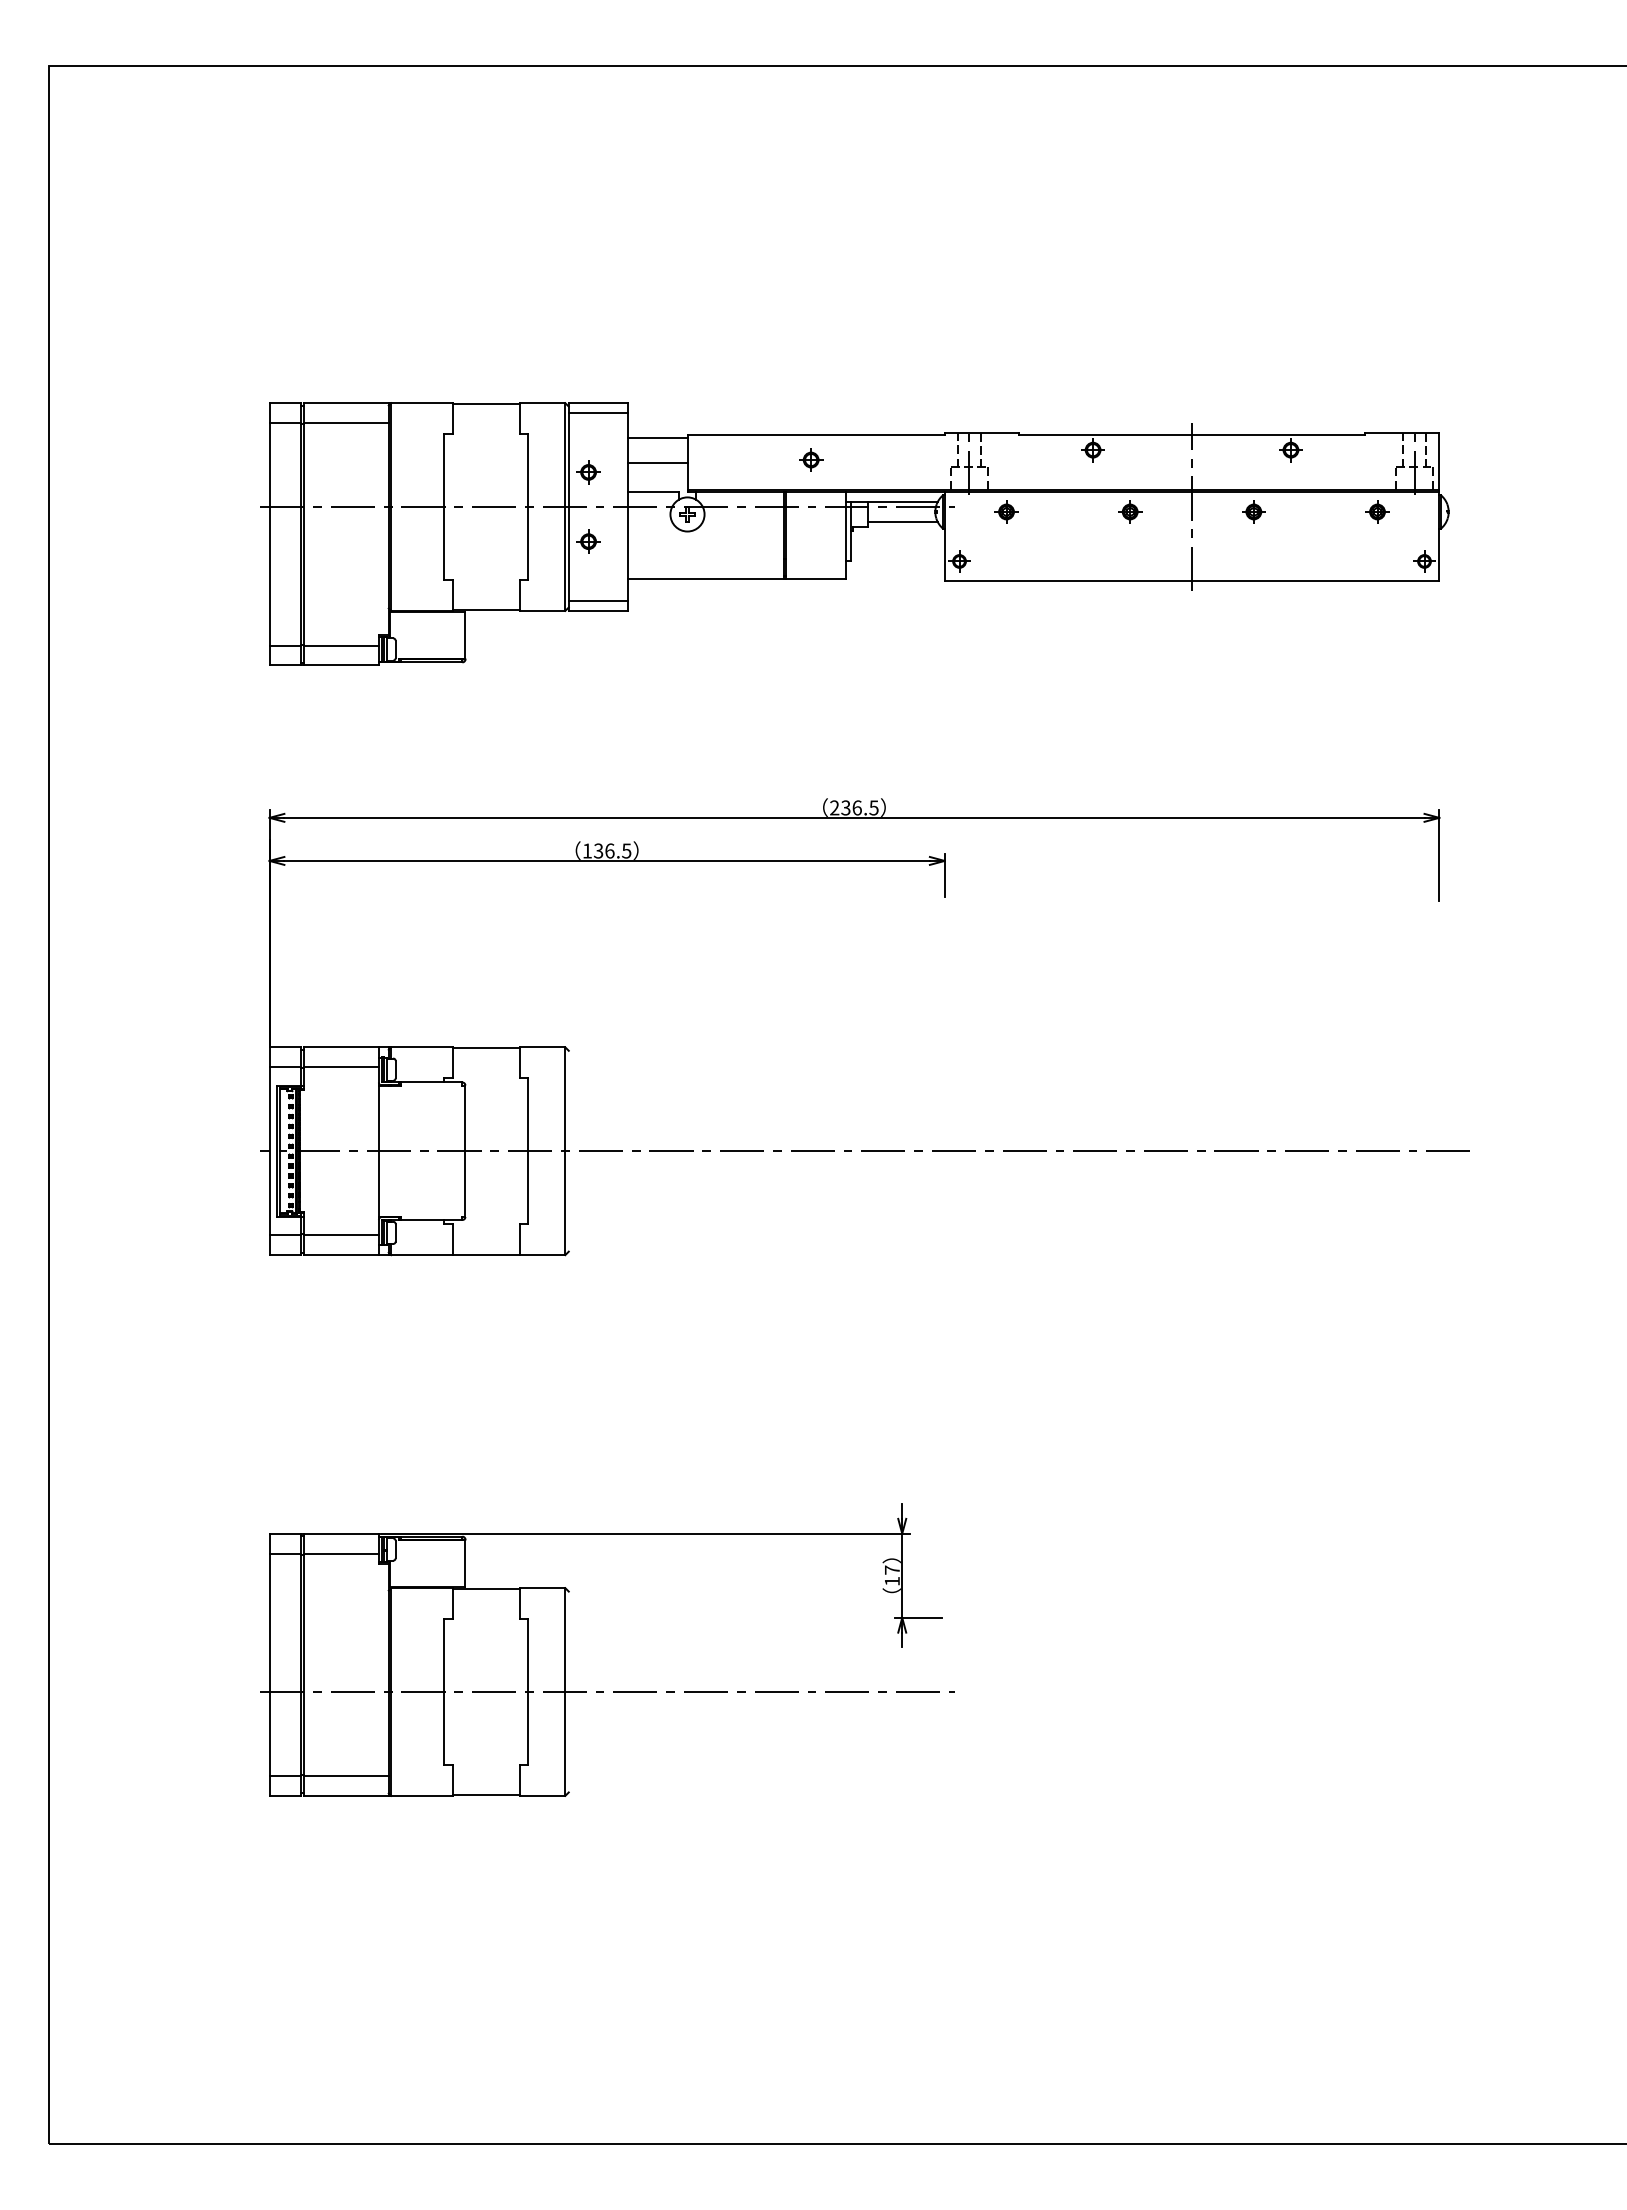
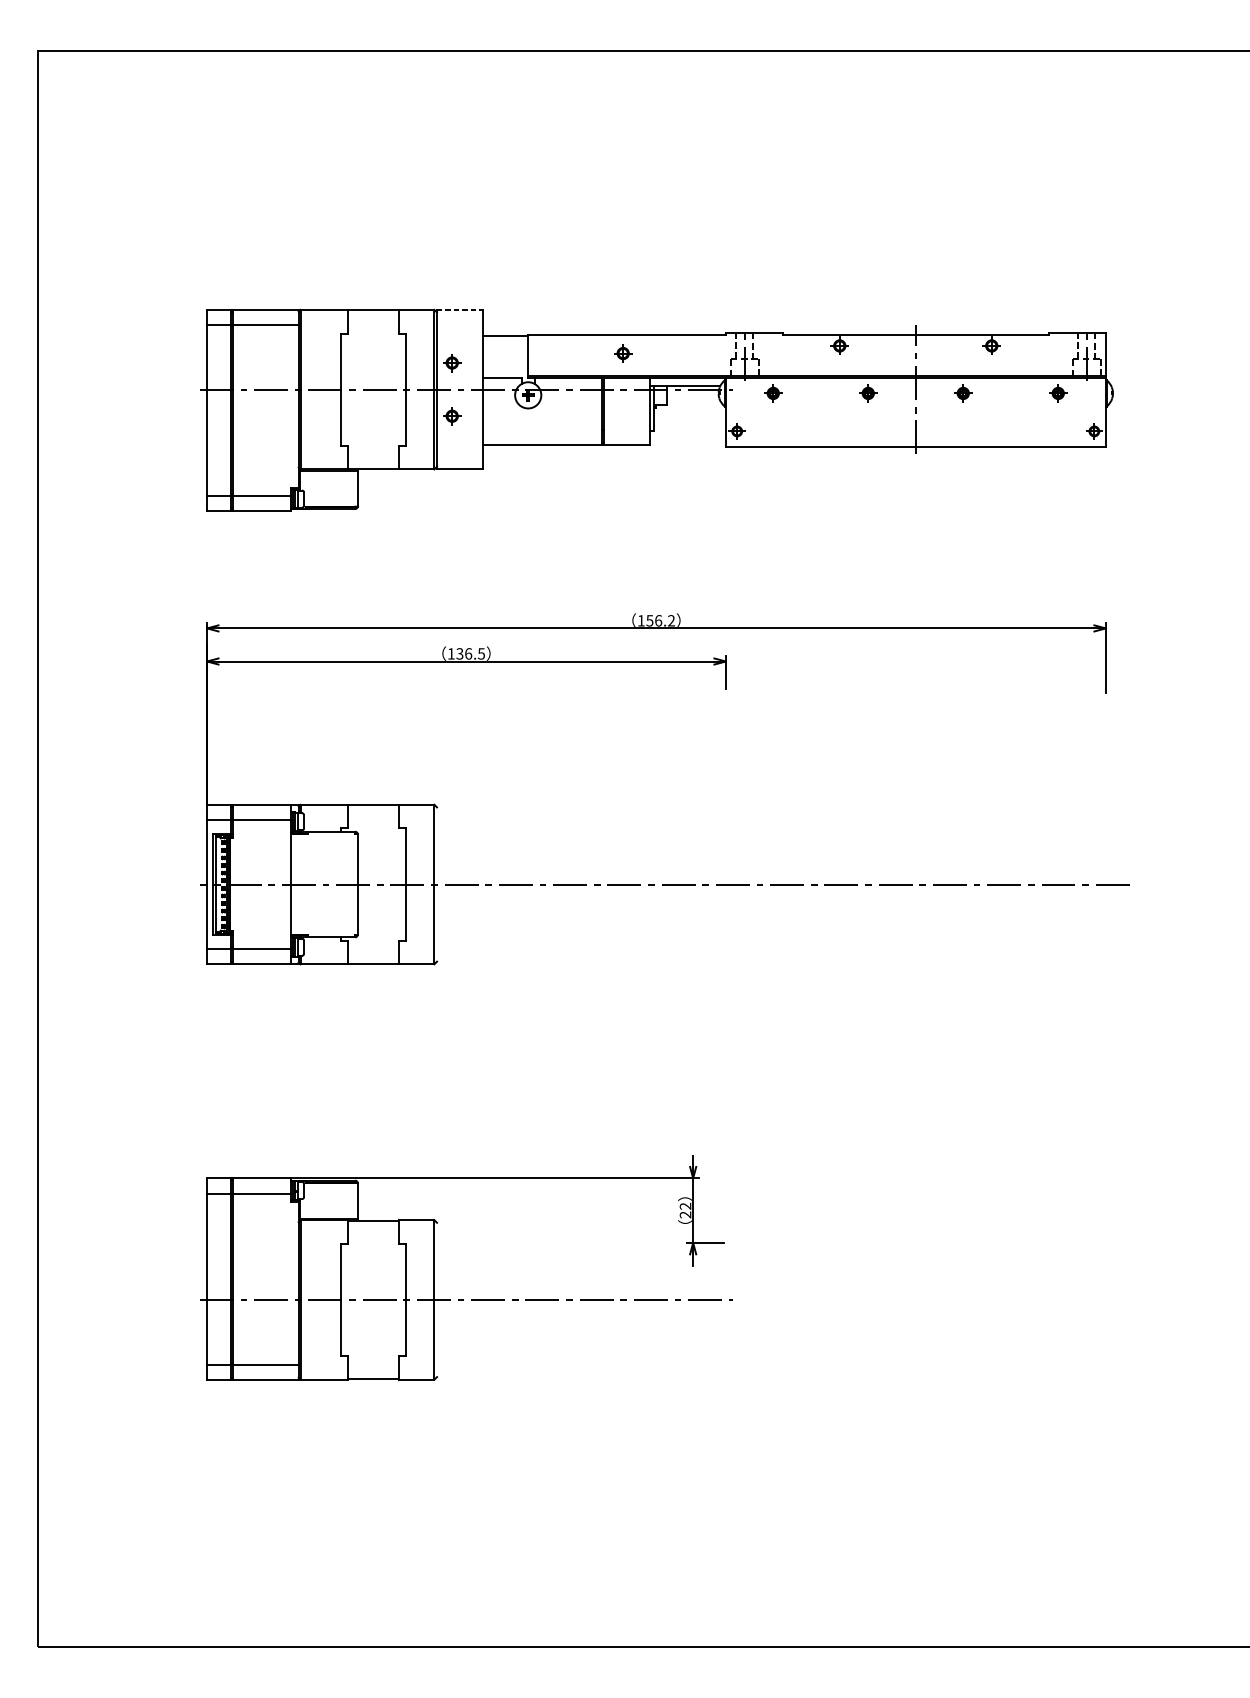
line: (598, 403) -> (459, 310), solid -> dashed
line: (598, 413) -> (459, 317), removed
line: (657, 462) -> (505, 355), removed
line: (902, 521) -> (693, 400), removed
line: (598, 601) -> (459, 462), removed
text: (854, 807) -> (656, 620), 236.5 -> 156.2
text: (891, 1575) -> (684, 1210), 17 -> 22

